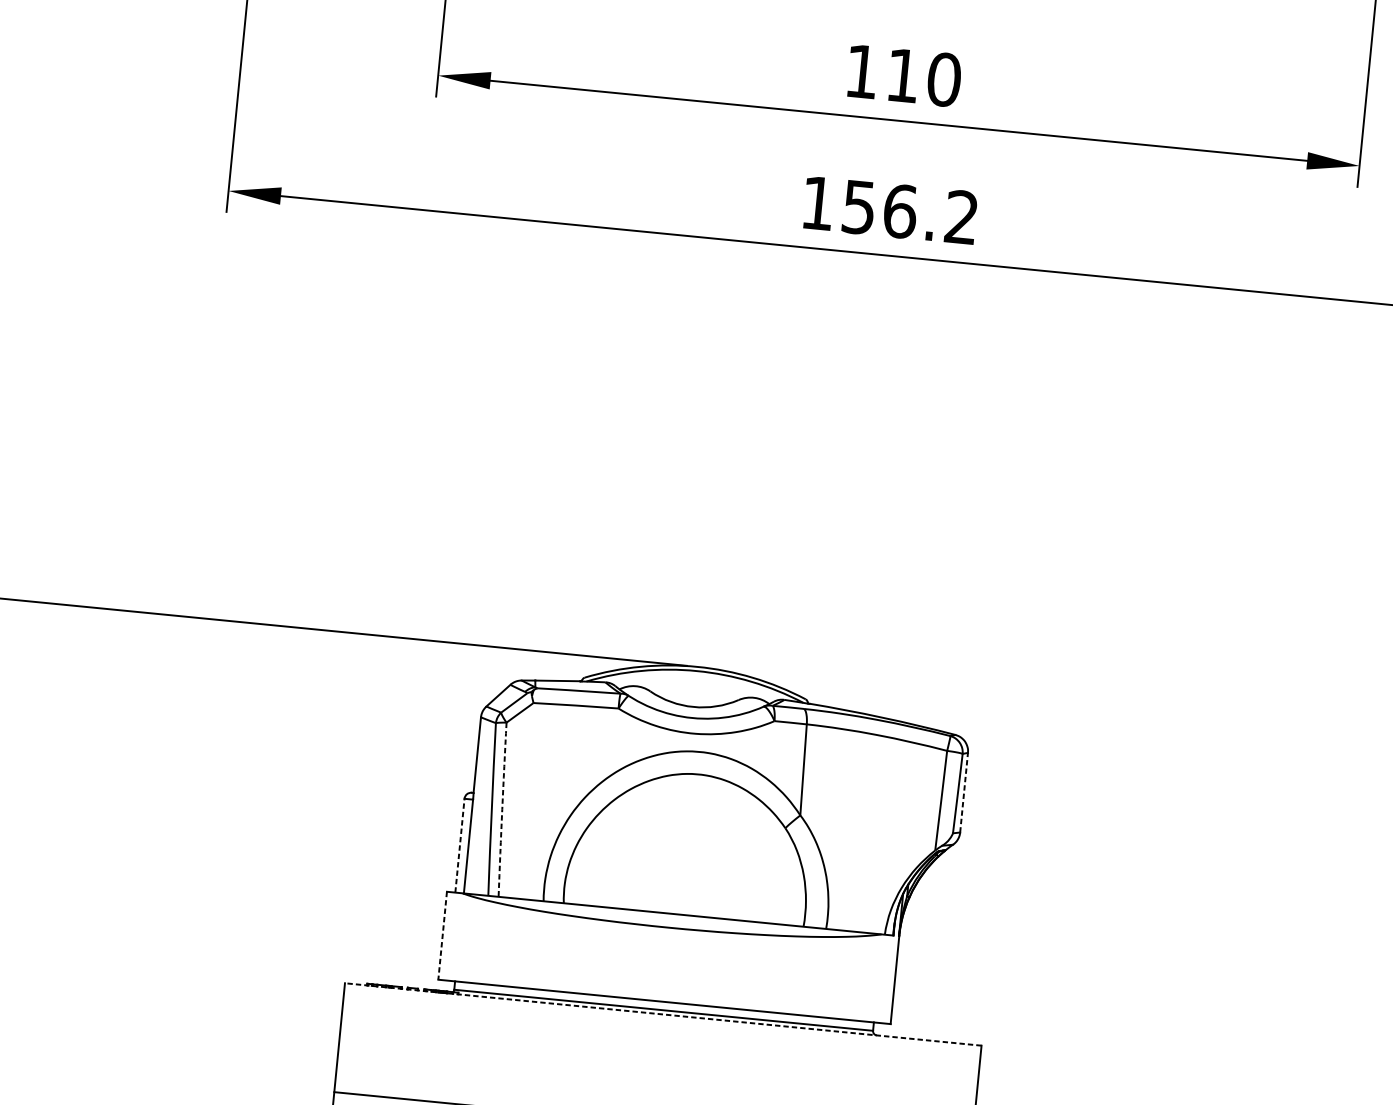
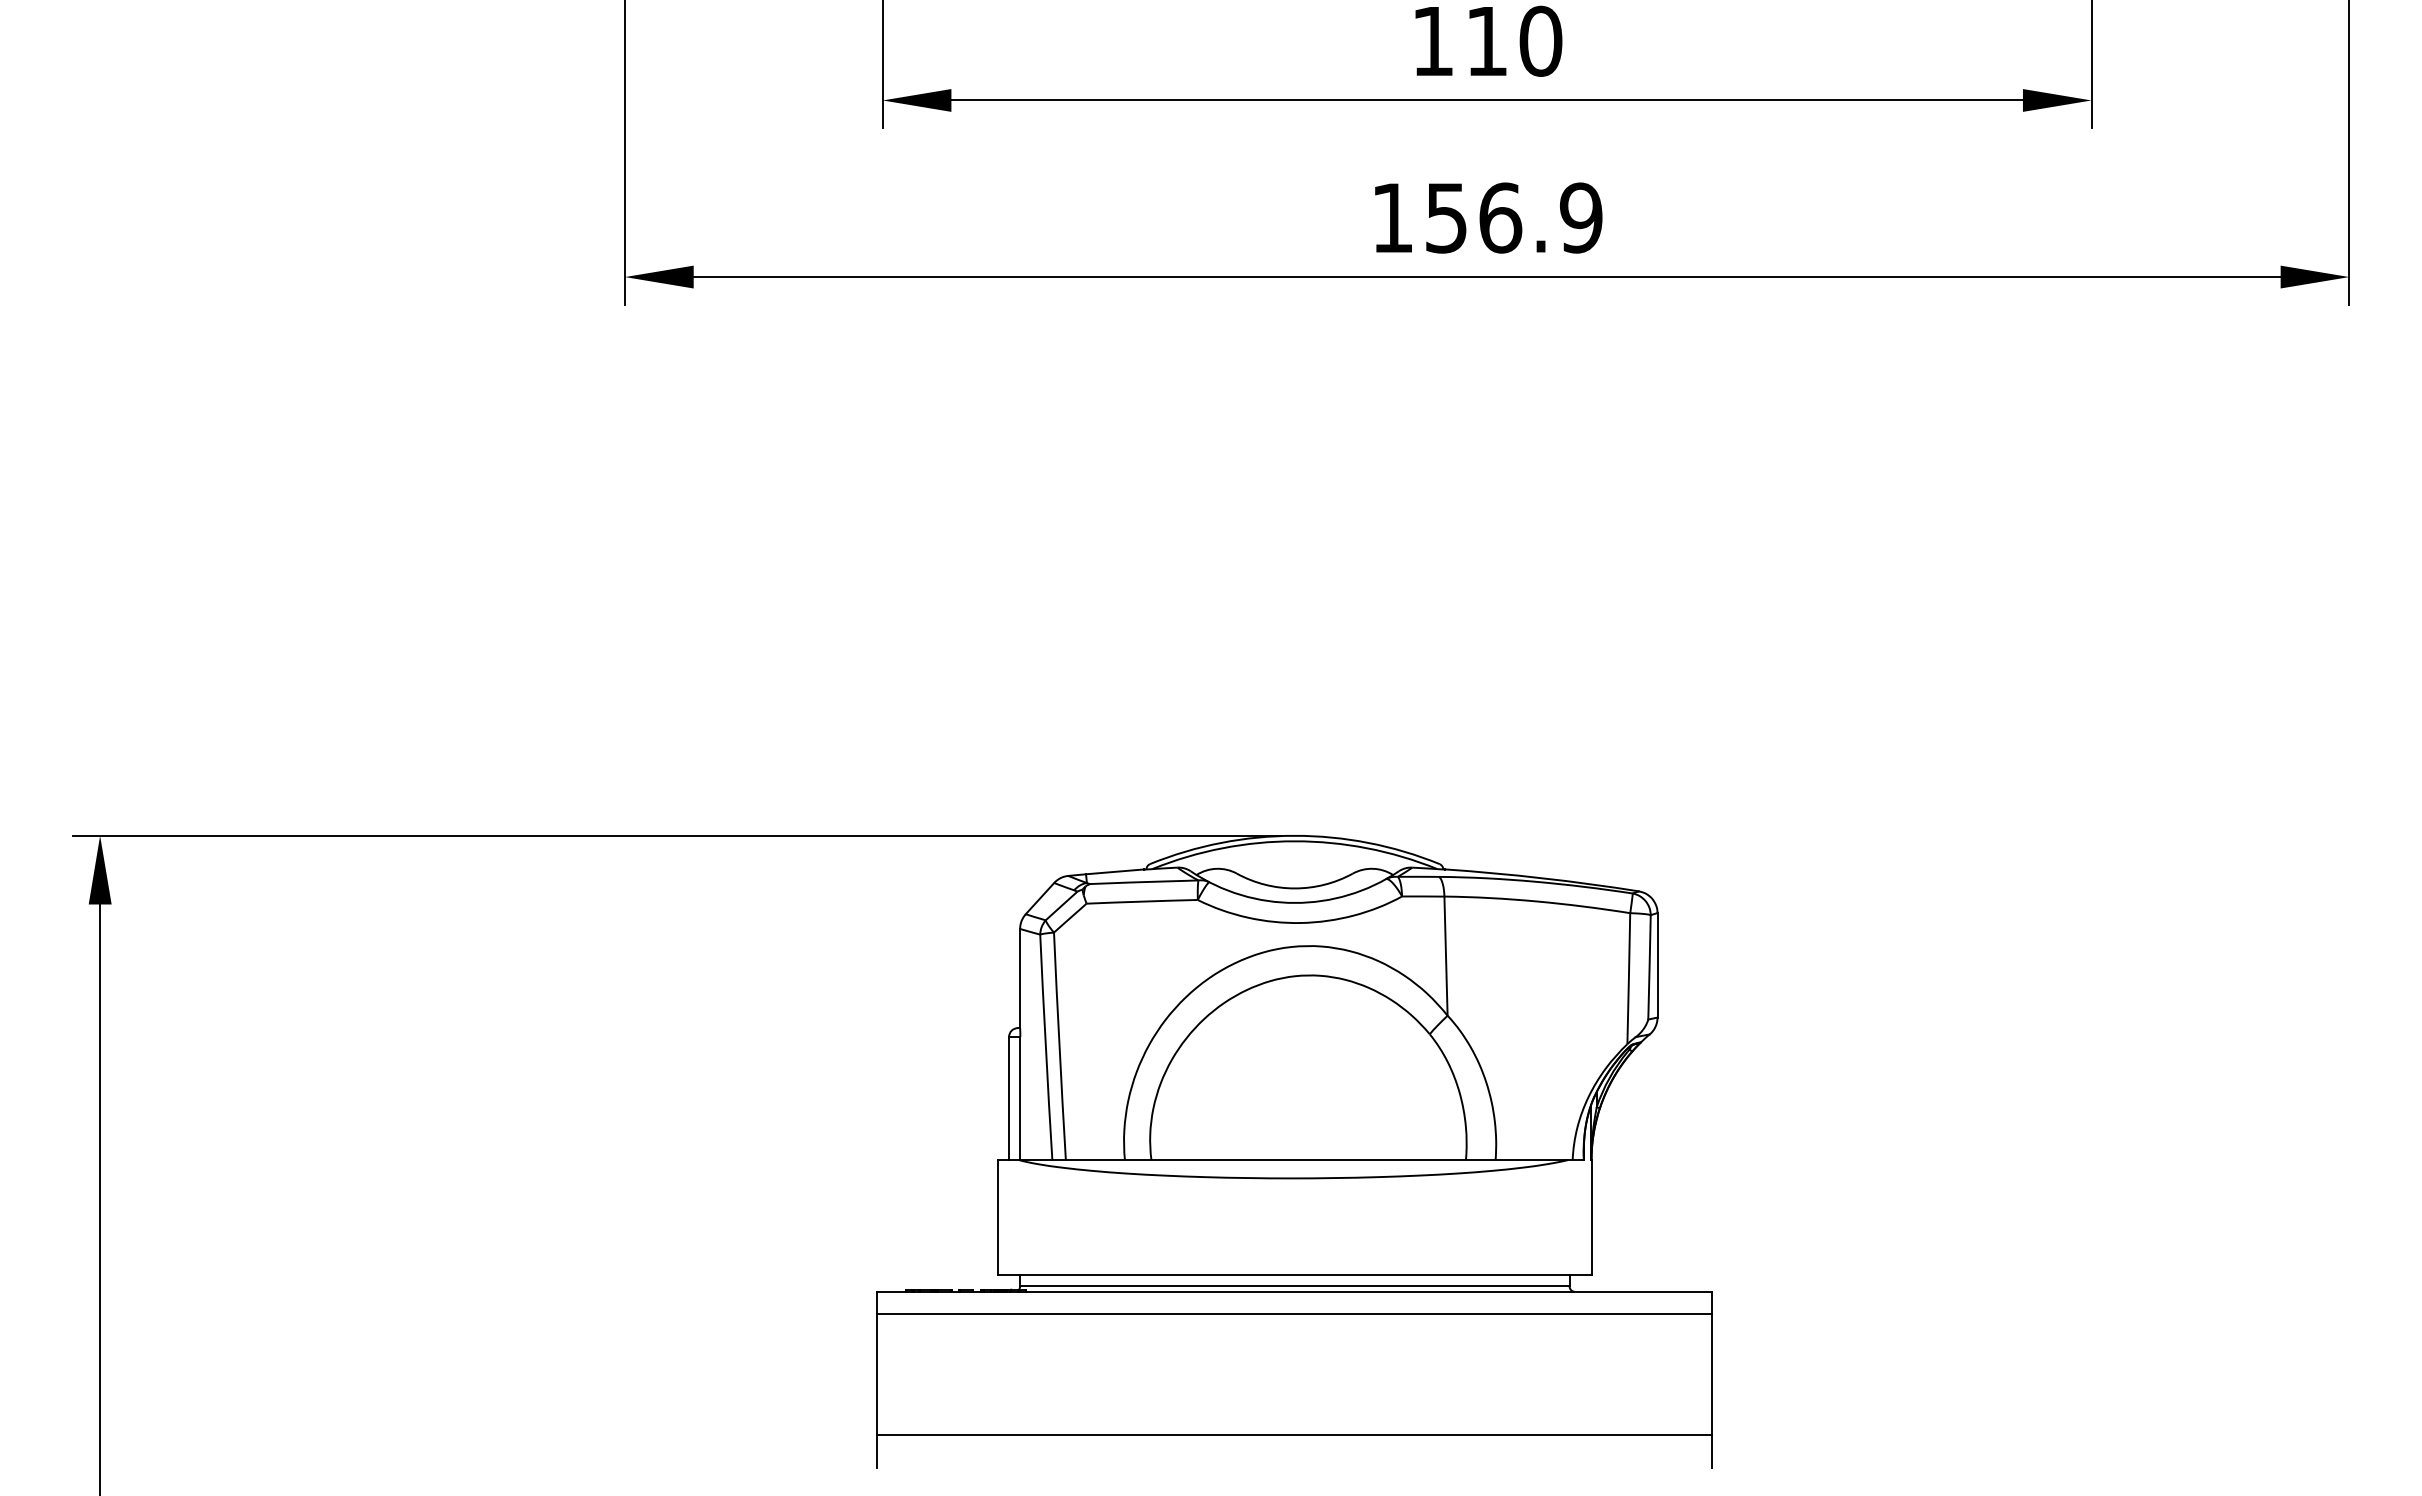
text: (962, 217) -> (1581, 217), 156.2 -> 156.9
line: (964, 792) -> (1657, 964), dashed -> solid
arc: (502, 809) -> (1059, 1046), dashed -> solid
line: (460, 845) -> (1009, 1098), dashed -> solid
line: (442, 935) -> (998, 1217), dashed -> solid
line: (663, 1014) -> (1294, 1291), dashed -> solid
line: (661, 1030) -> (1294, 1313), added

